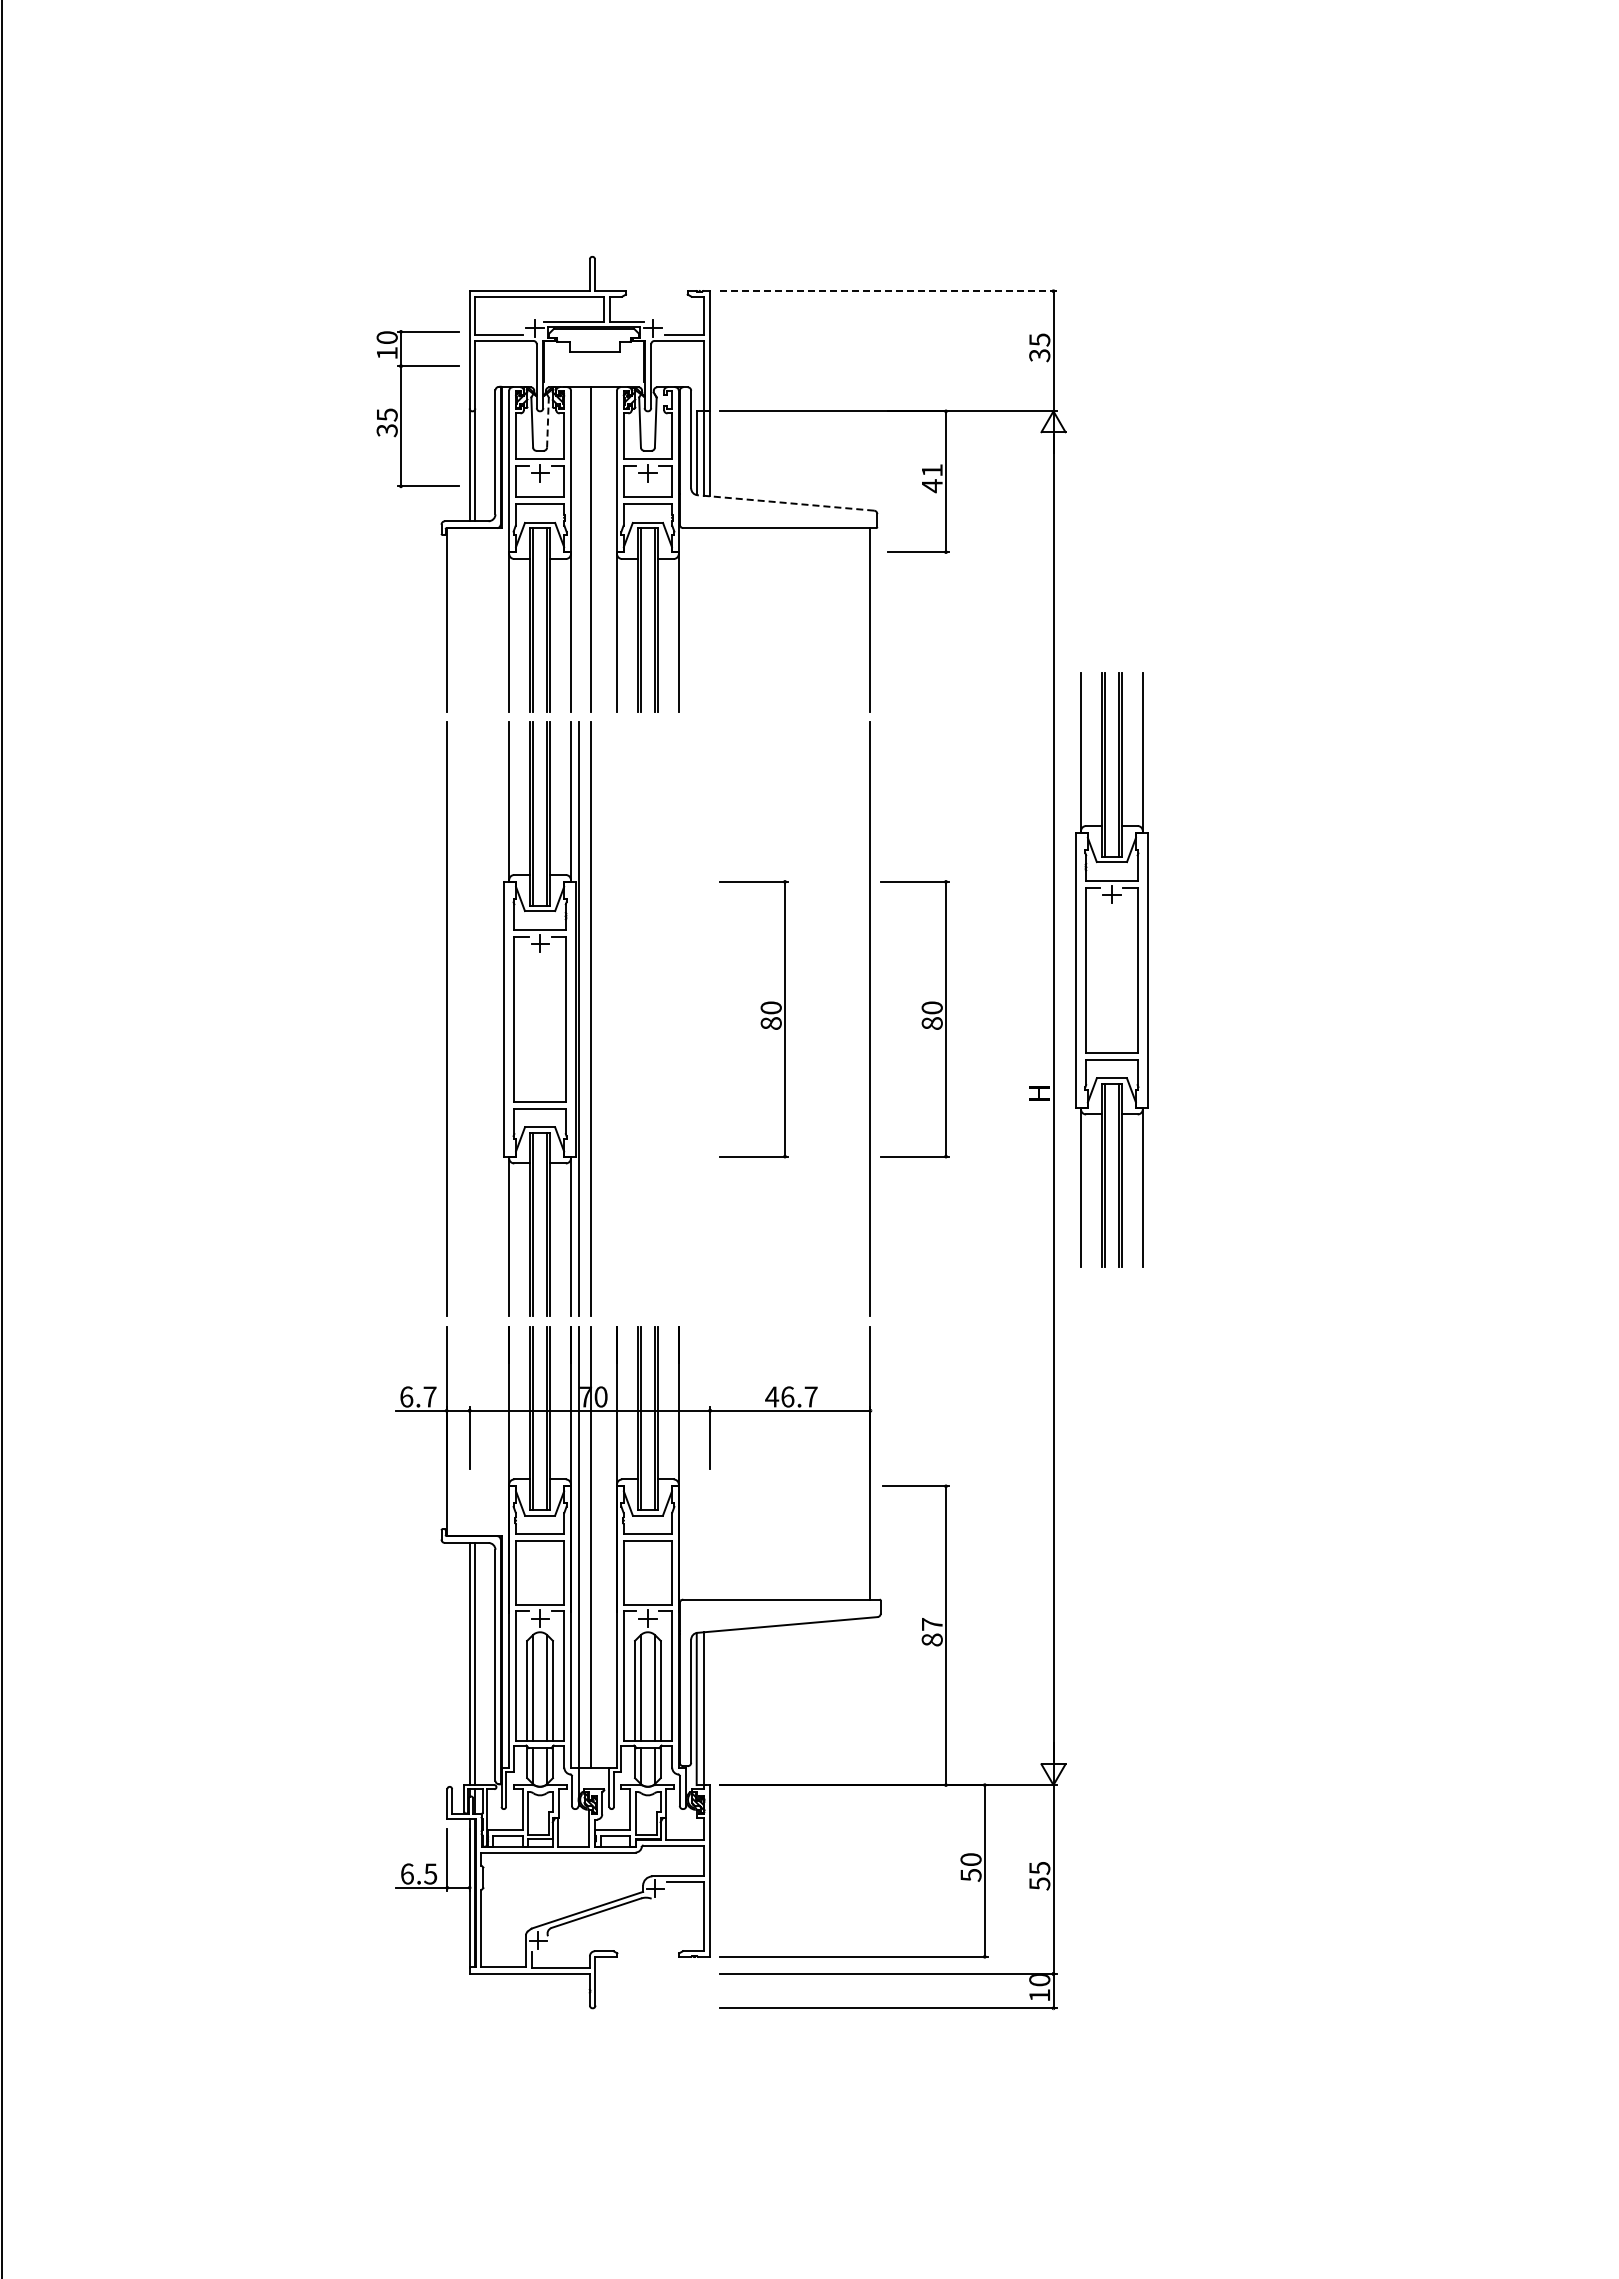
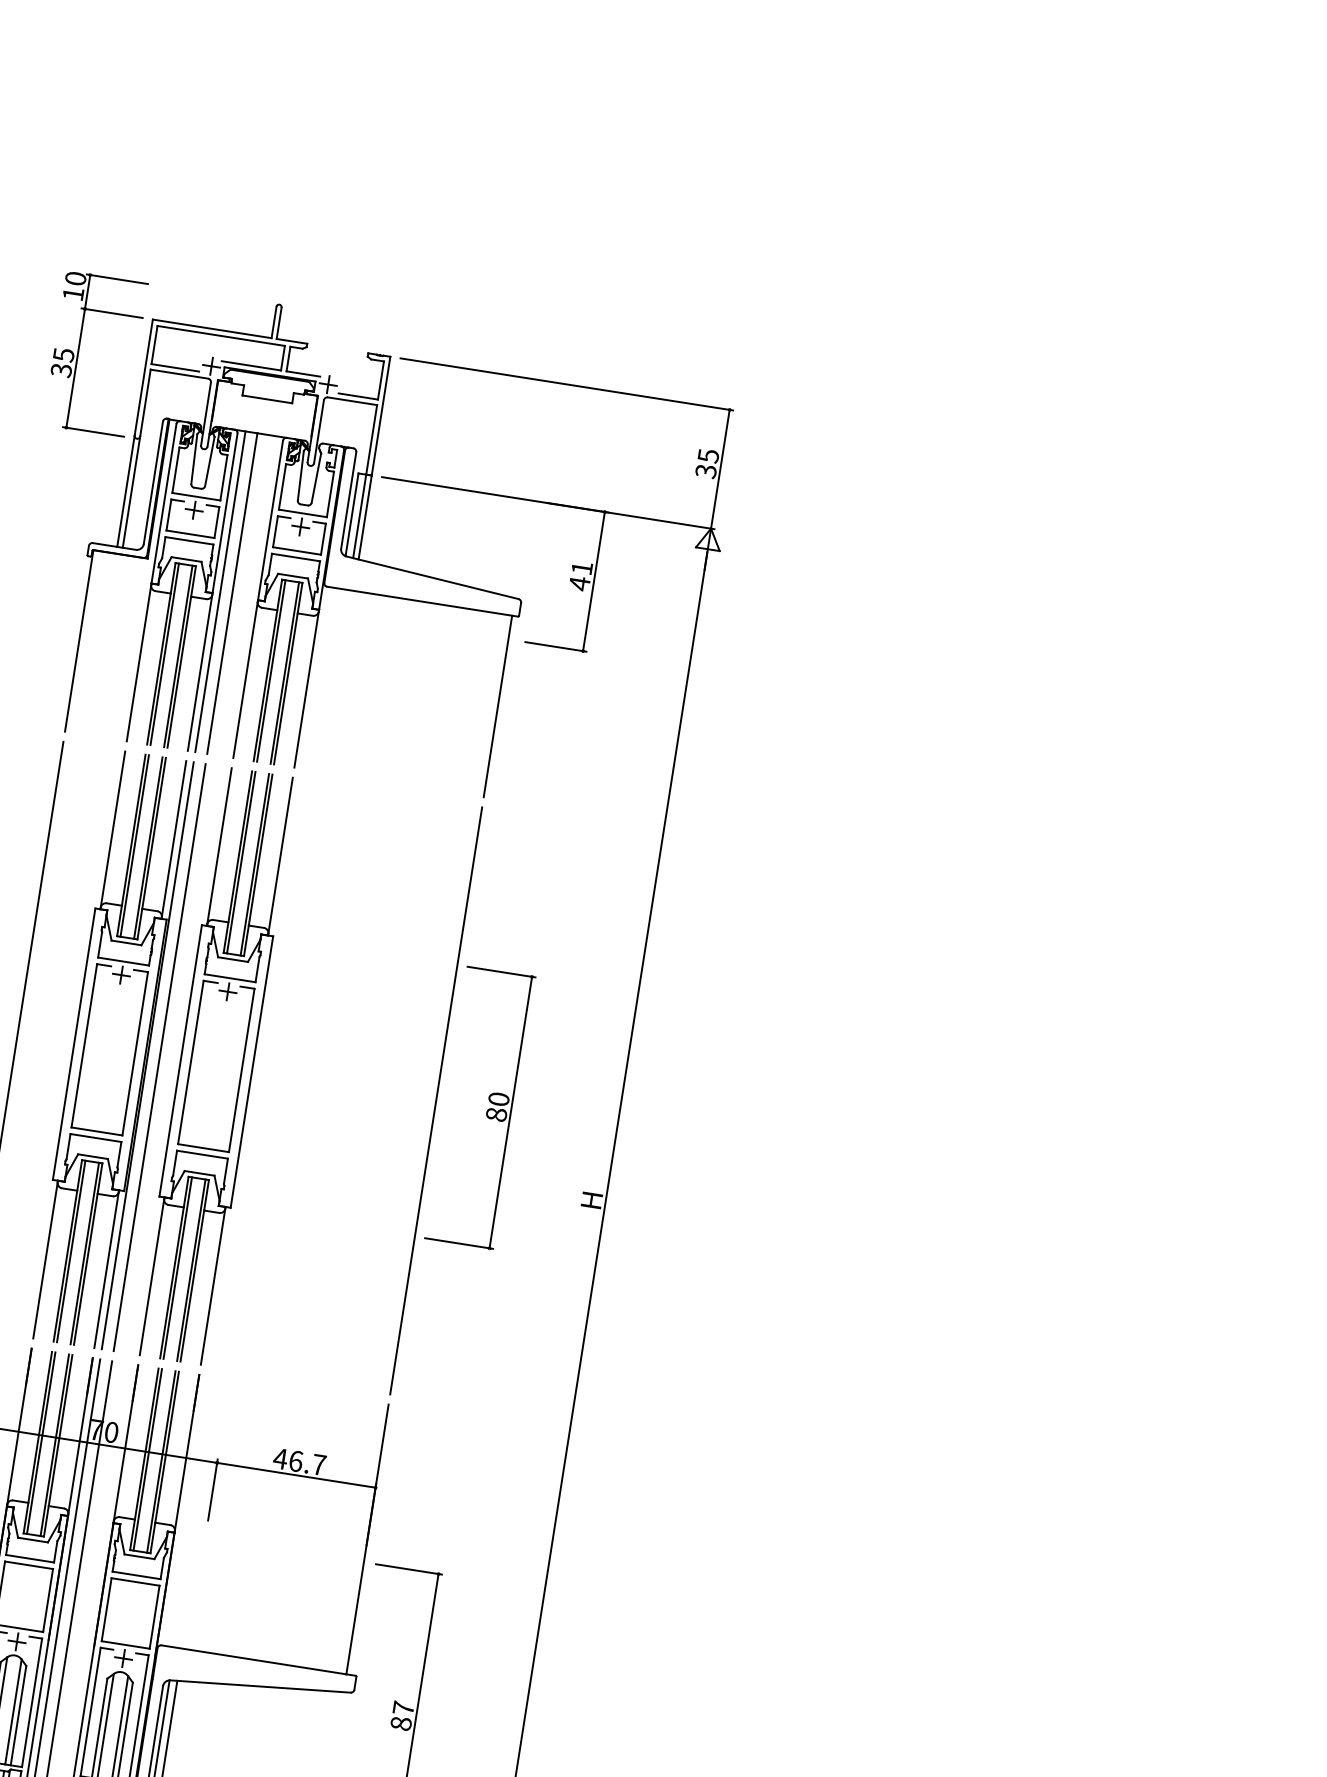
line: (889, 291) -> (567, 384), dashed -> solid
part: (401, 408) -> (78, 350), moved
line: (547, 422) -> (209, 461), dashed -> solid
line: (785, 502) -> (432, 577), dashed -> solid
line: (578, 549) -> (220, 591), added
part: (1111, 969) -> (216, 1065), moved
part: (760, 1022) -> (327, 1087), removed

